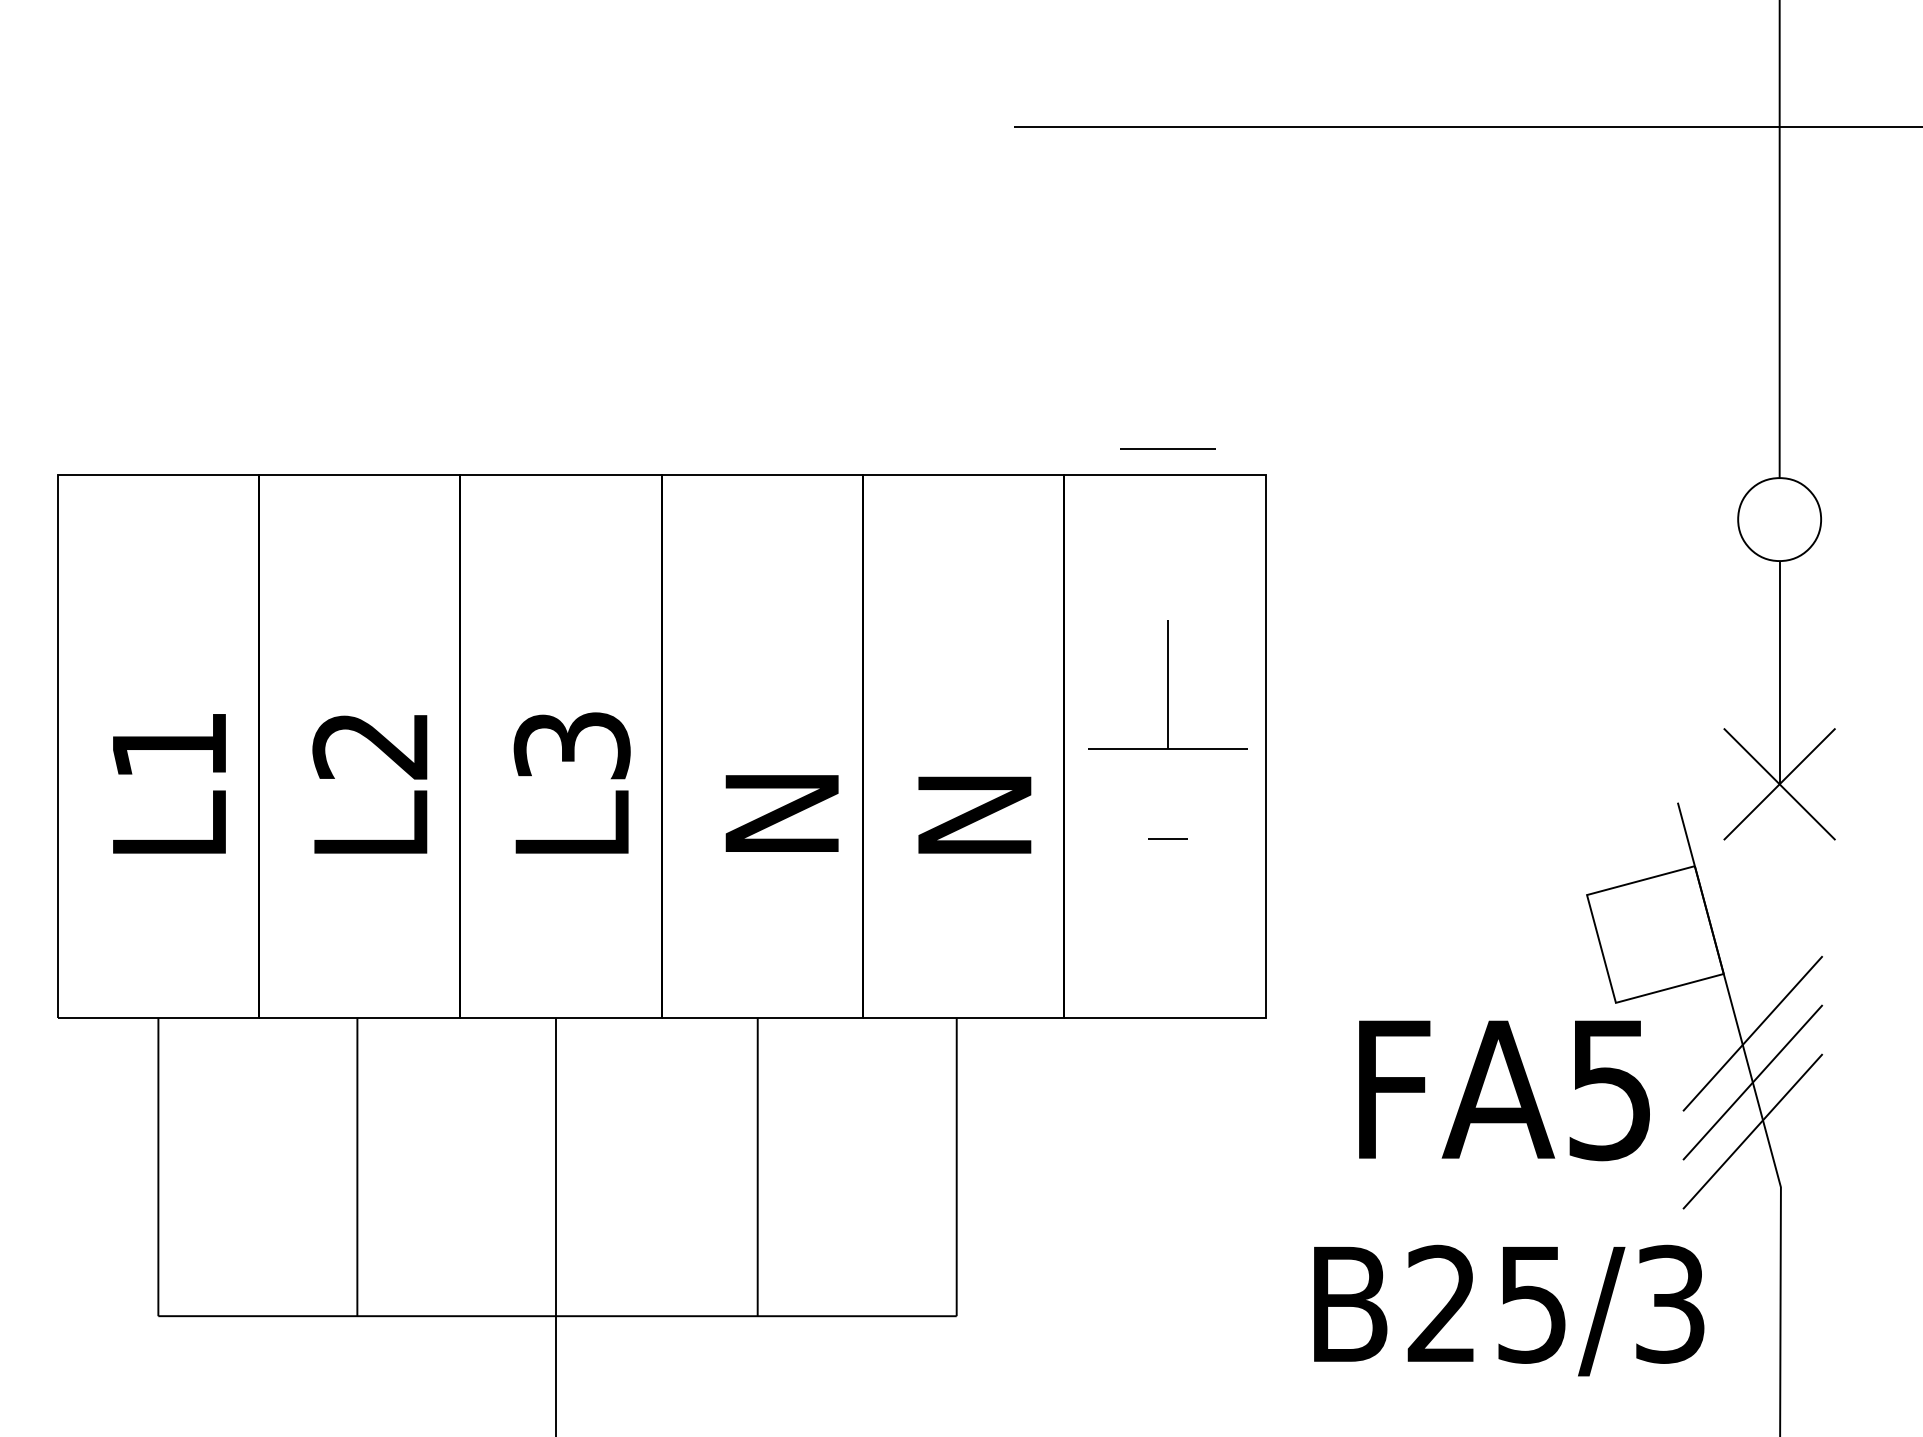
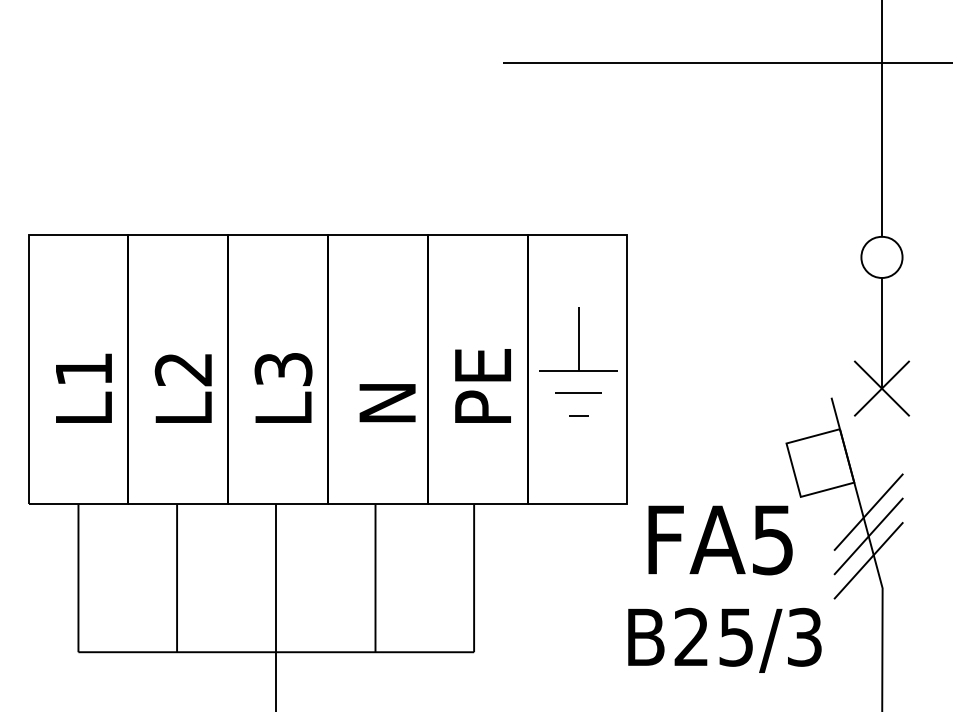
line: (1167, 447) -> (578, 392), moved
text: (973, 771) -> (482, 382), N -> PE
text: (1504, 1090) -> (720, 540), moved
text: (1508, 1308) -> (724, 639), moved

